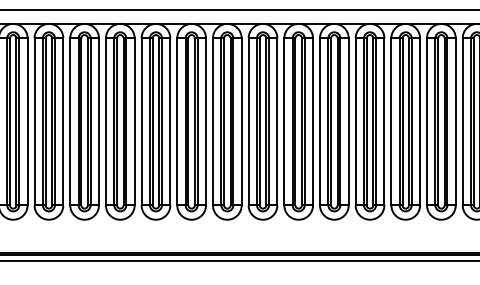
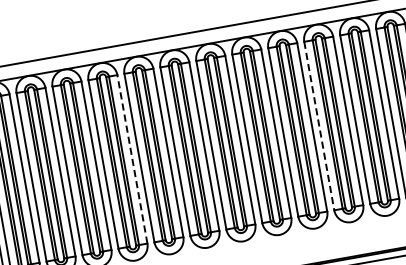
line: (206, 121) -> (132, 158), solid -> dashed
line: (391, 121) -> (319, 125), solid -> dashed

